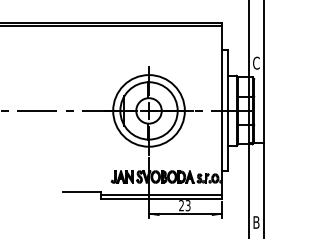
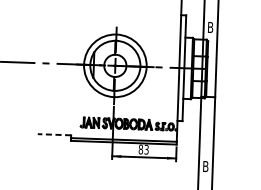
text: (256, 62) -> (210, 26), C -> B
line: (81, 192) -> (53, 135), solid -> dashed
text: (181, 205) -> (140, 149), 23 -> 83

